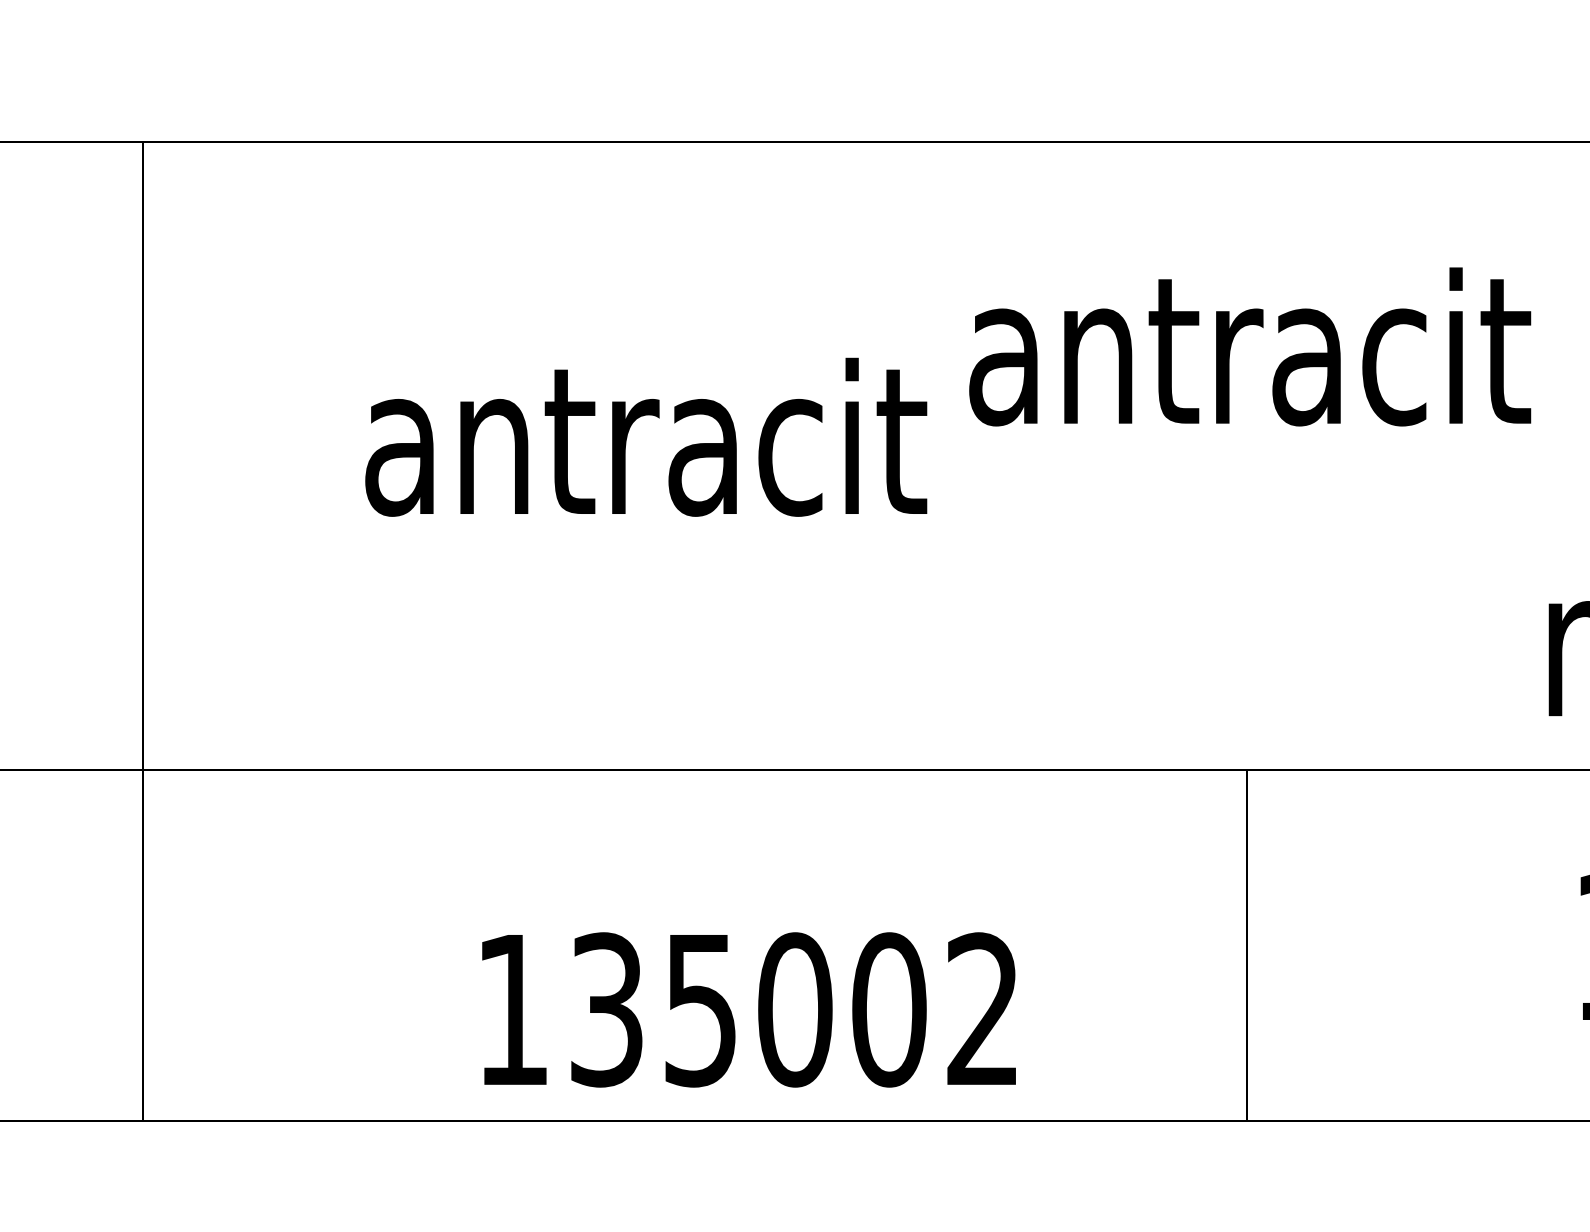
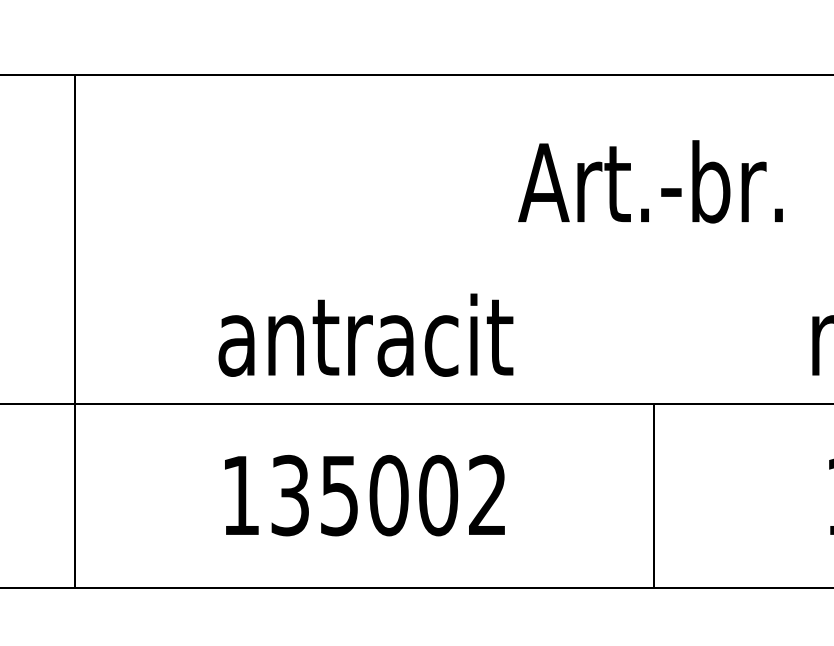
text: (1249, 346) -> (655, 181), antracit -> Art.-br.
text: (645, 435) -> (365, 334), moved
text: (748, 1009) -> (364, 495), moved

